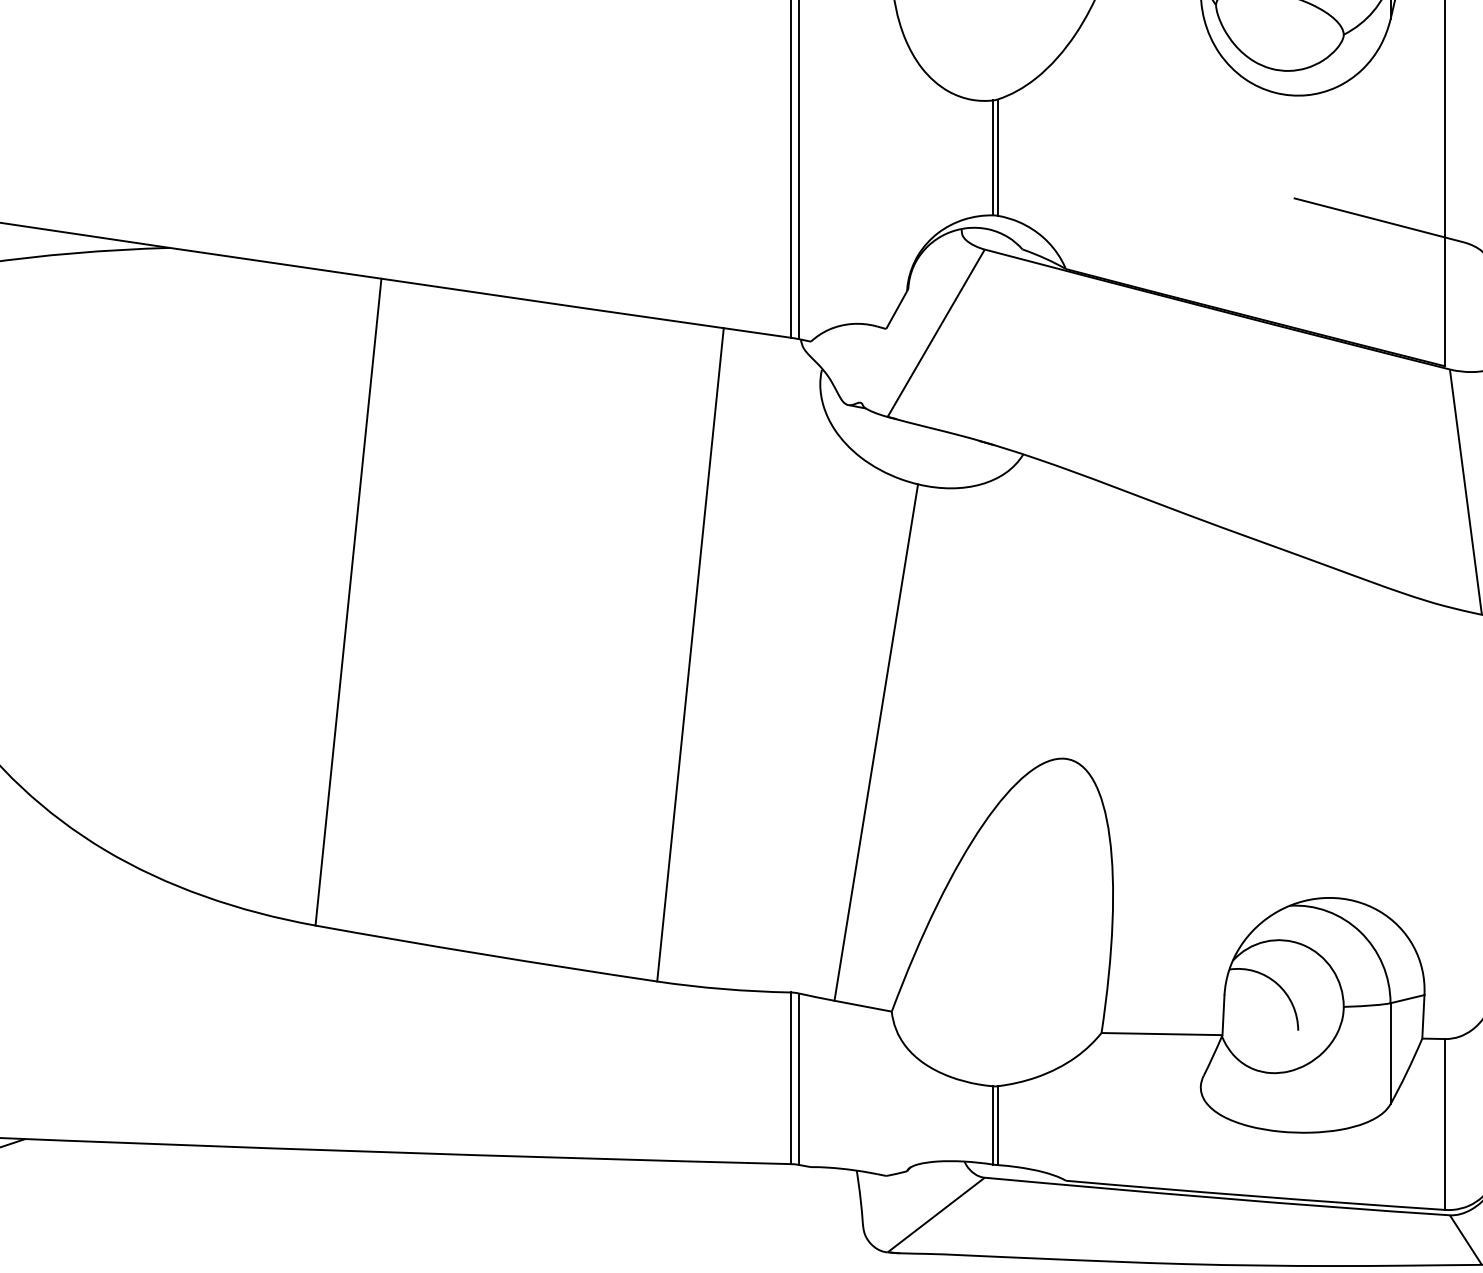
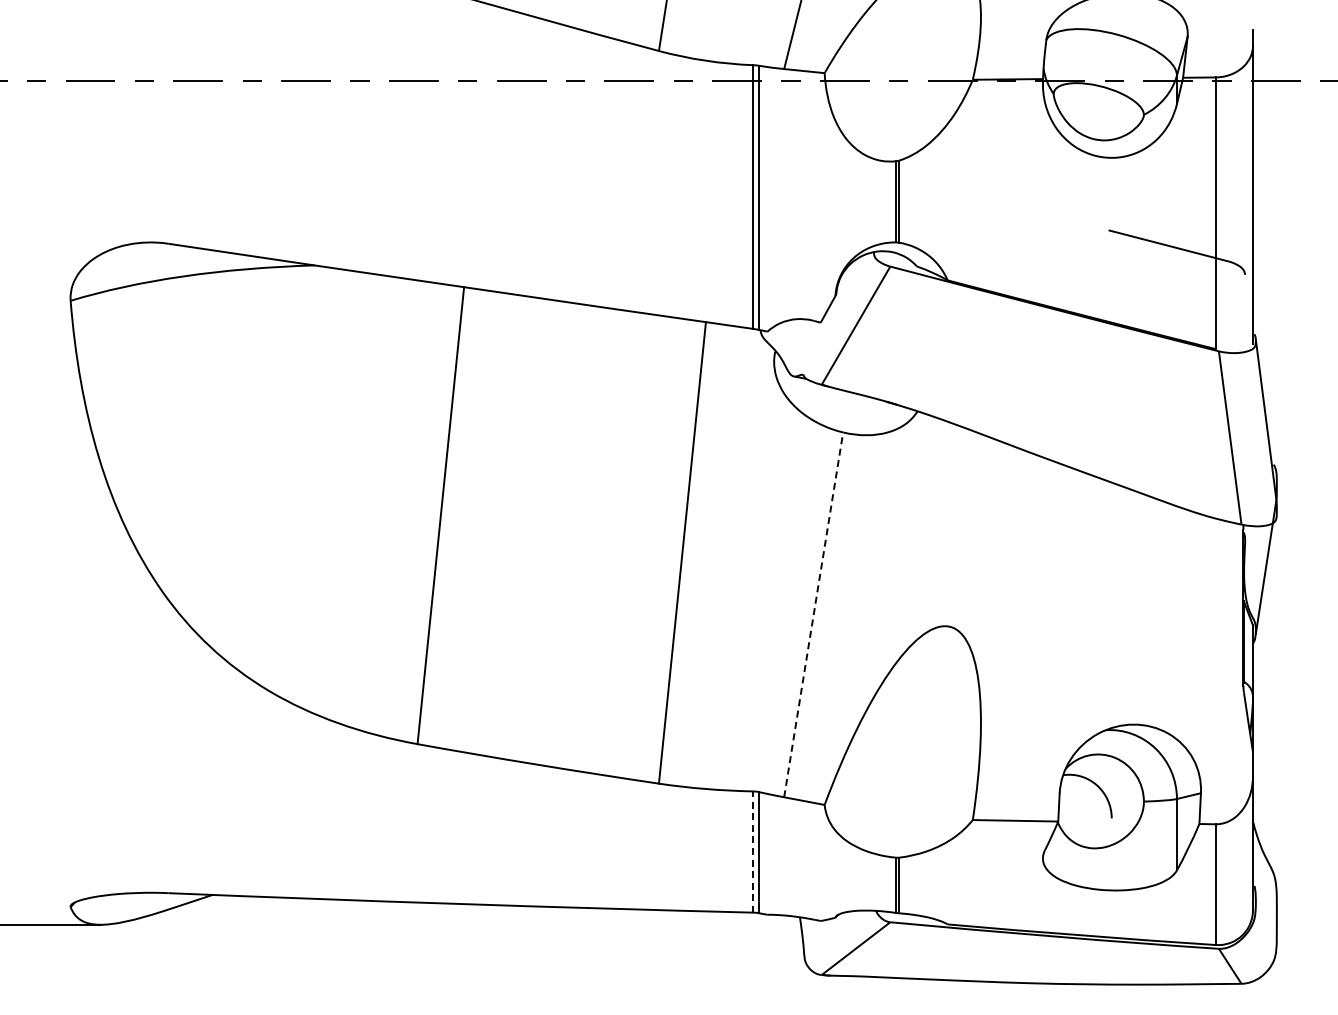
line: (876, 742) -> (813, 614), solid -> dashed
line: (791, 1078) -> (753, 852), solid -> dashed

